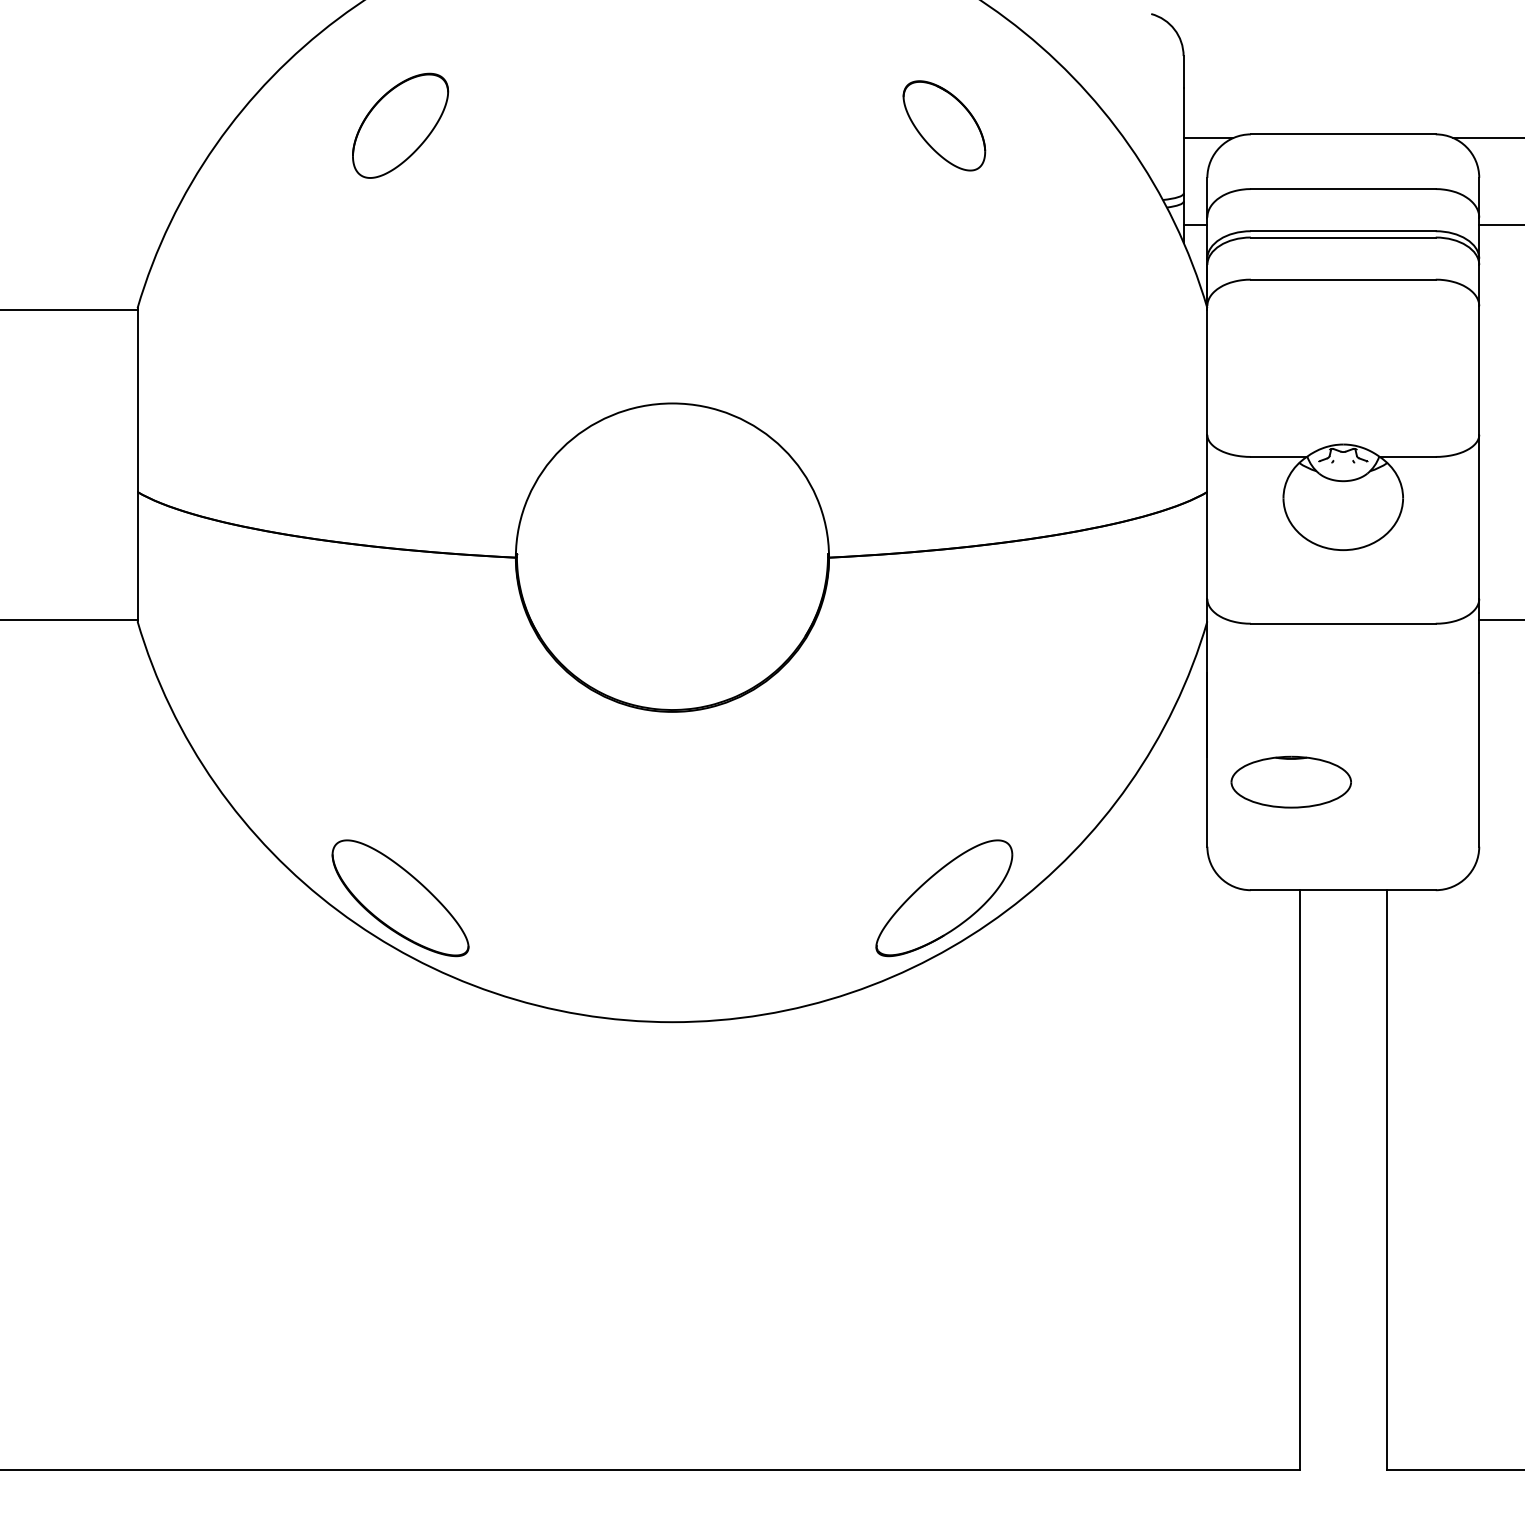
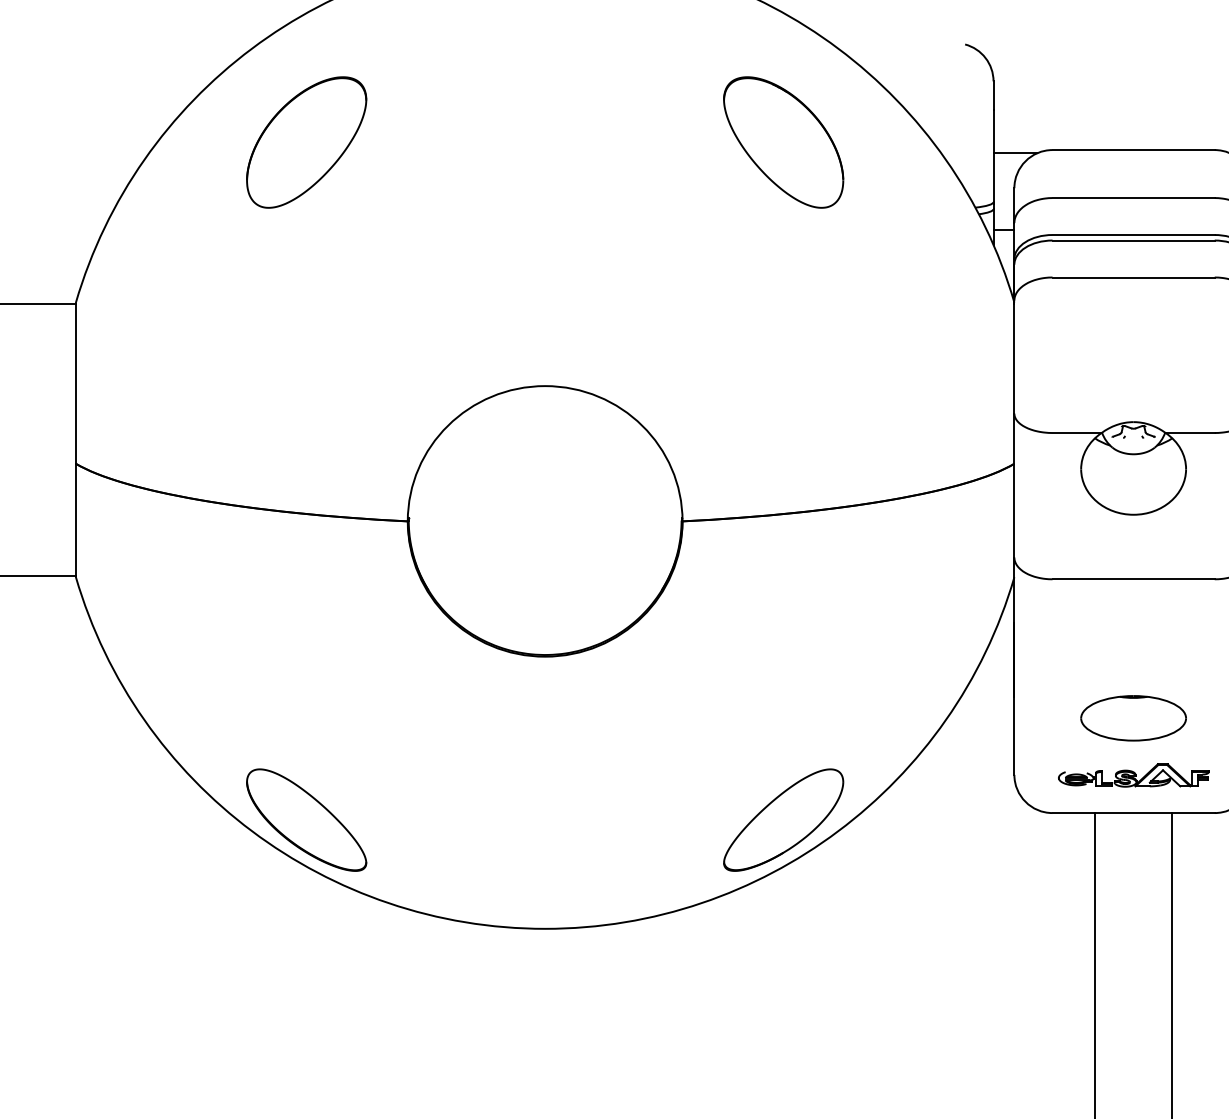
part: (400, 125) -> (306, 142), size x1.43
part: (944, 125) -> (783, 142), size x1.67
part: (1290, 781) -> (1132, 717), moved
part: (1343, 847) -> (1133, 775), added

